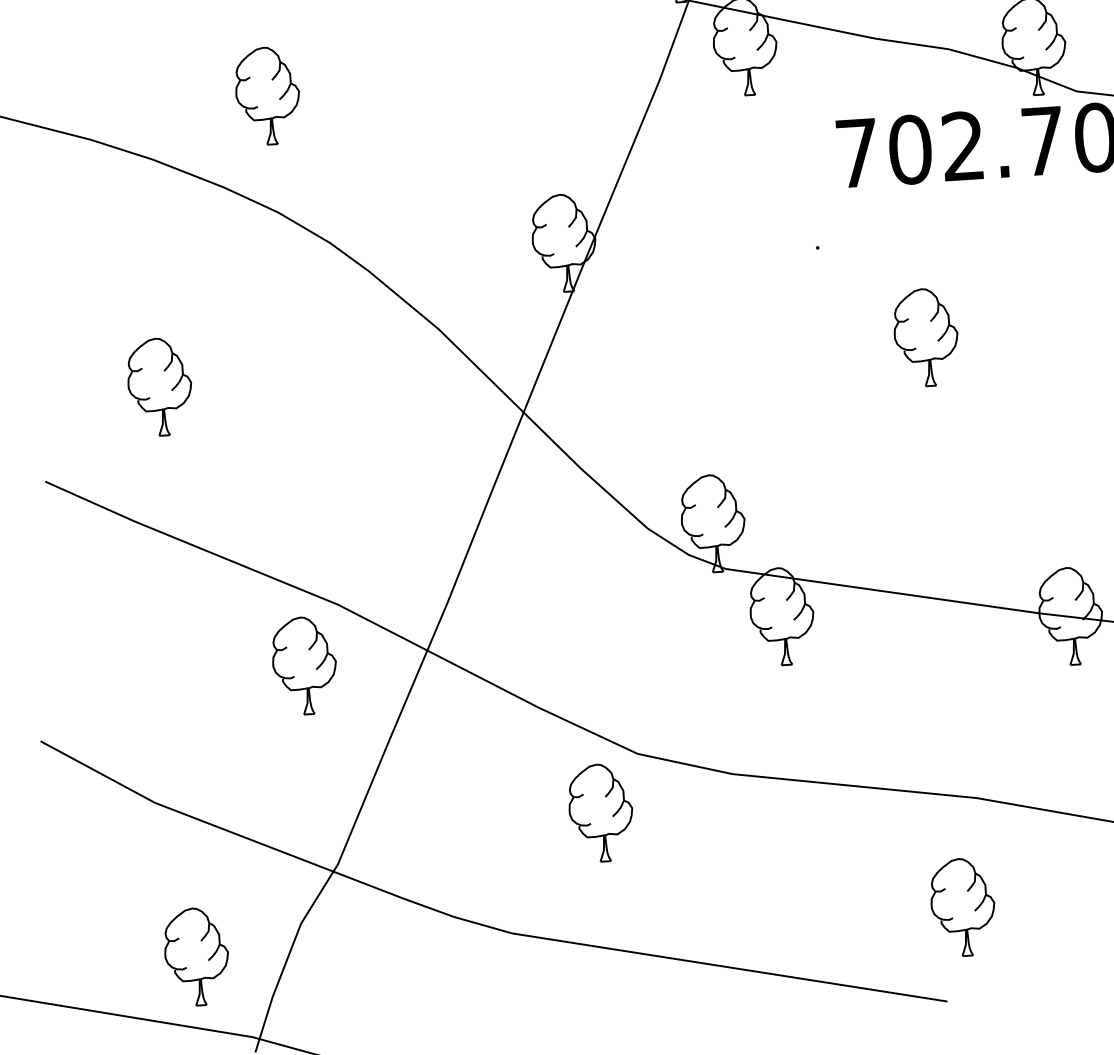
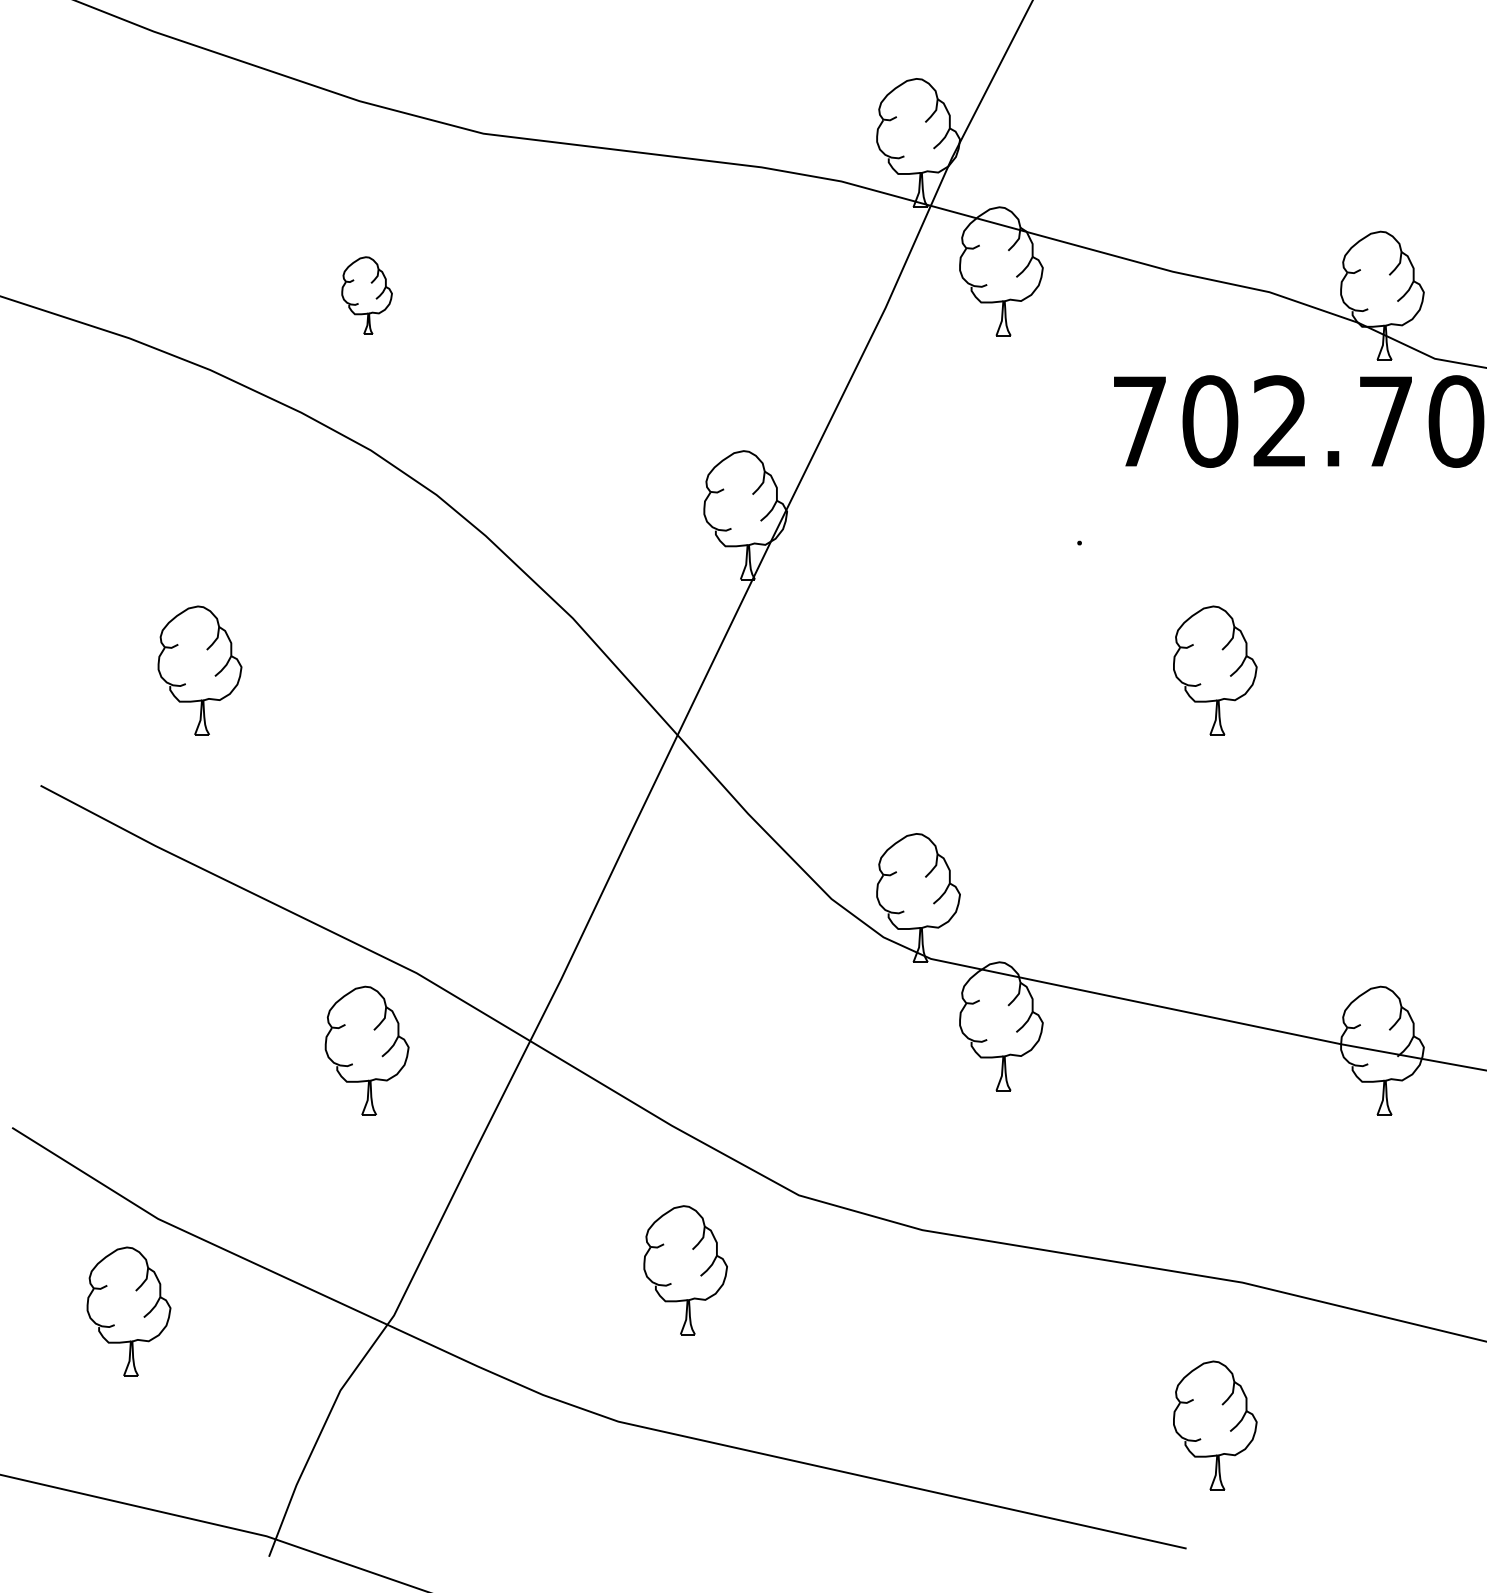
part: (267, 95) -> (366, 295), size x0.6
part: (601, 813) -> (685, 1270), moved
part: (196, 956) -> (128, 1311), moved

